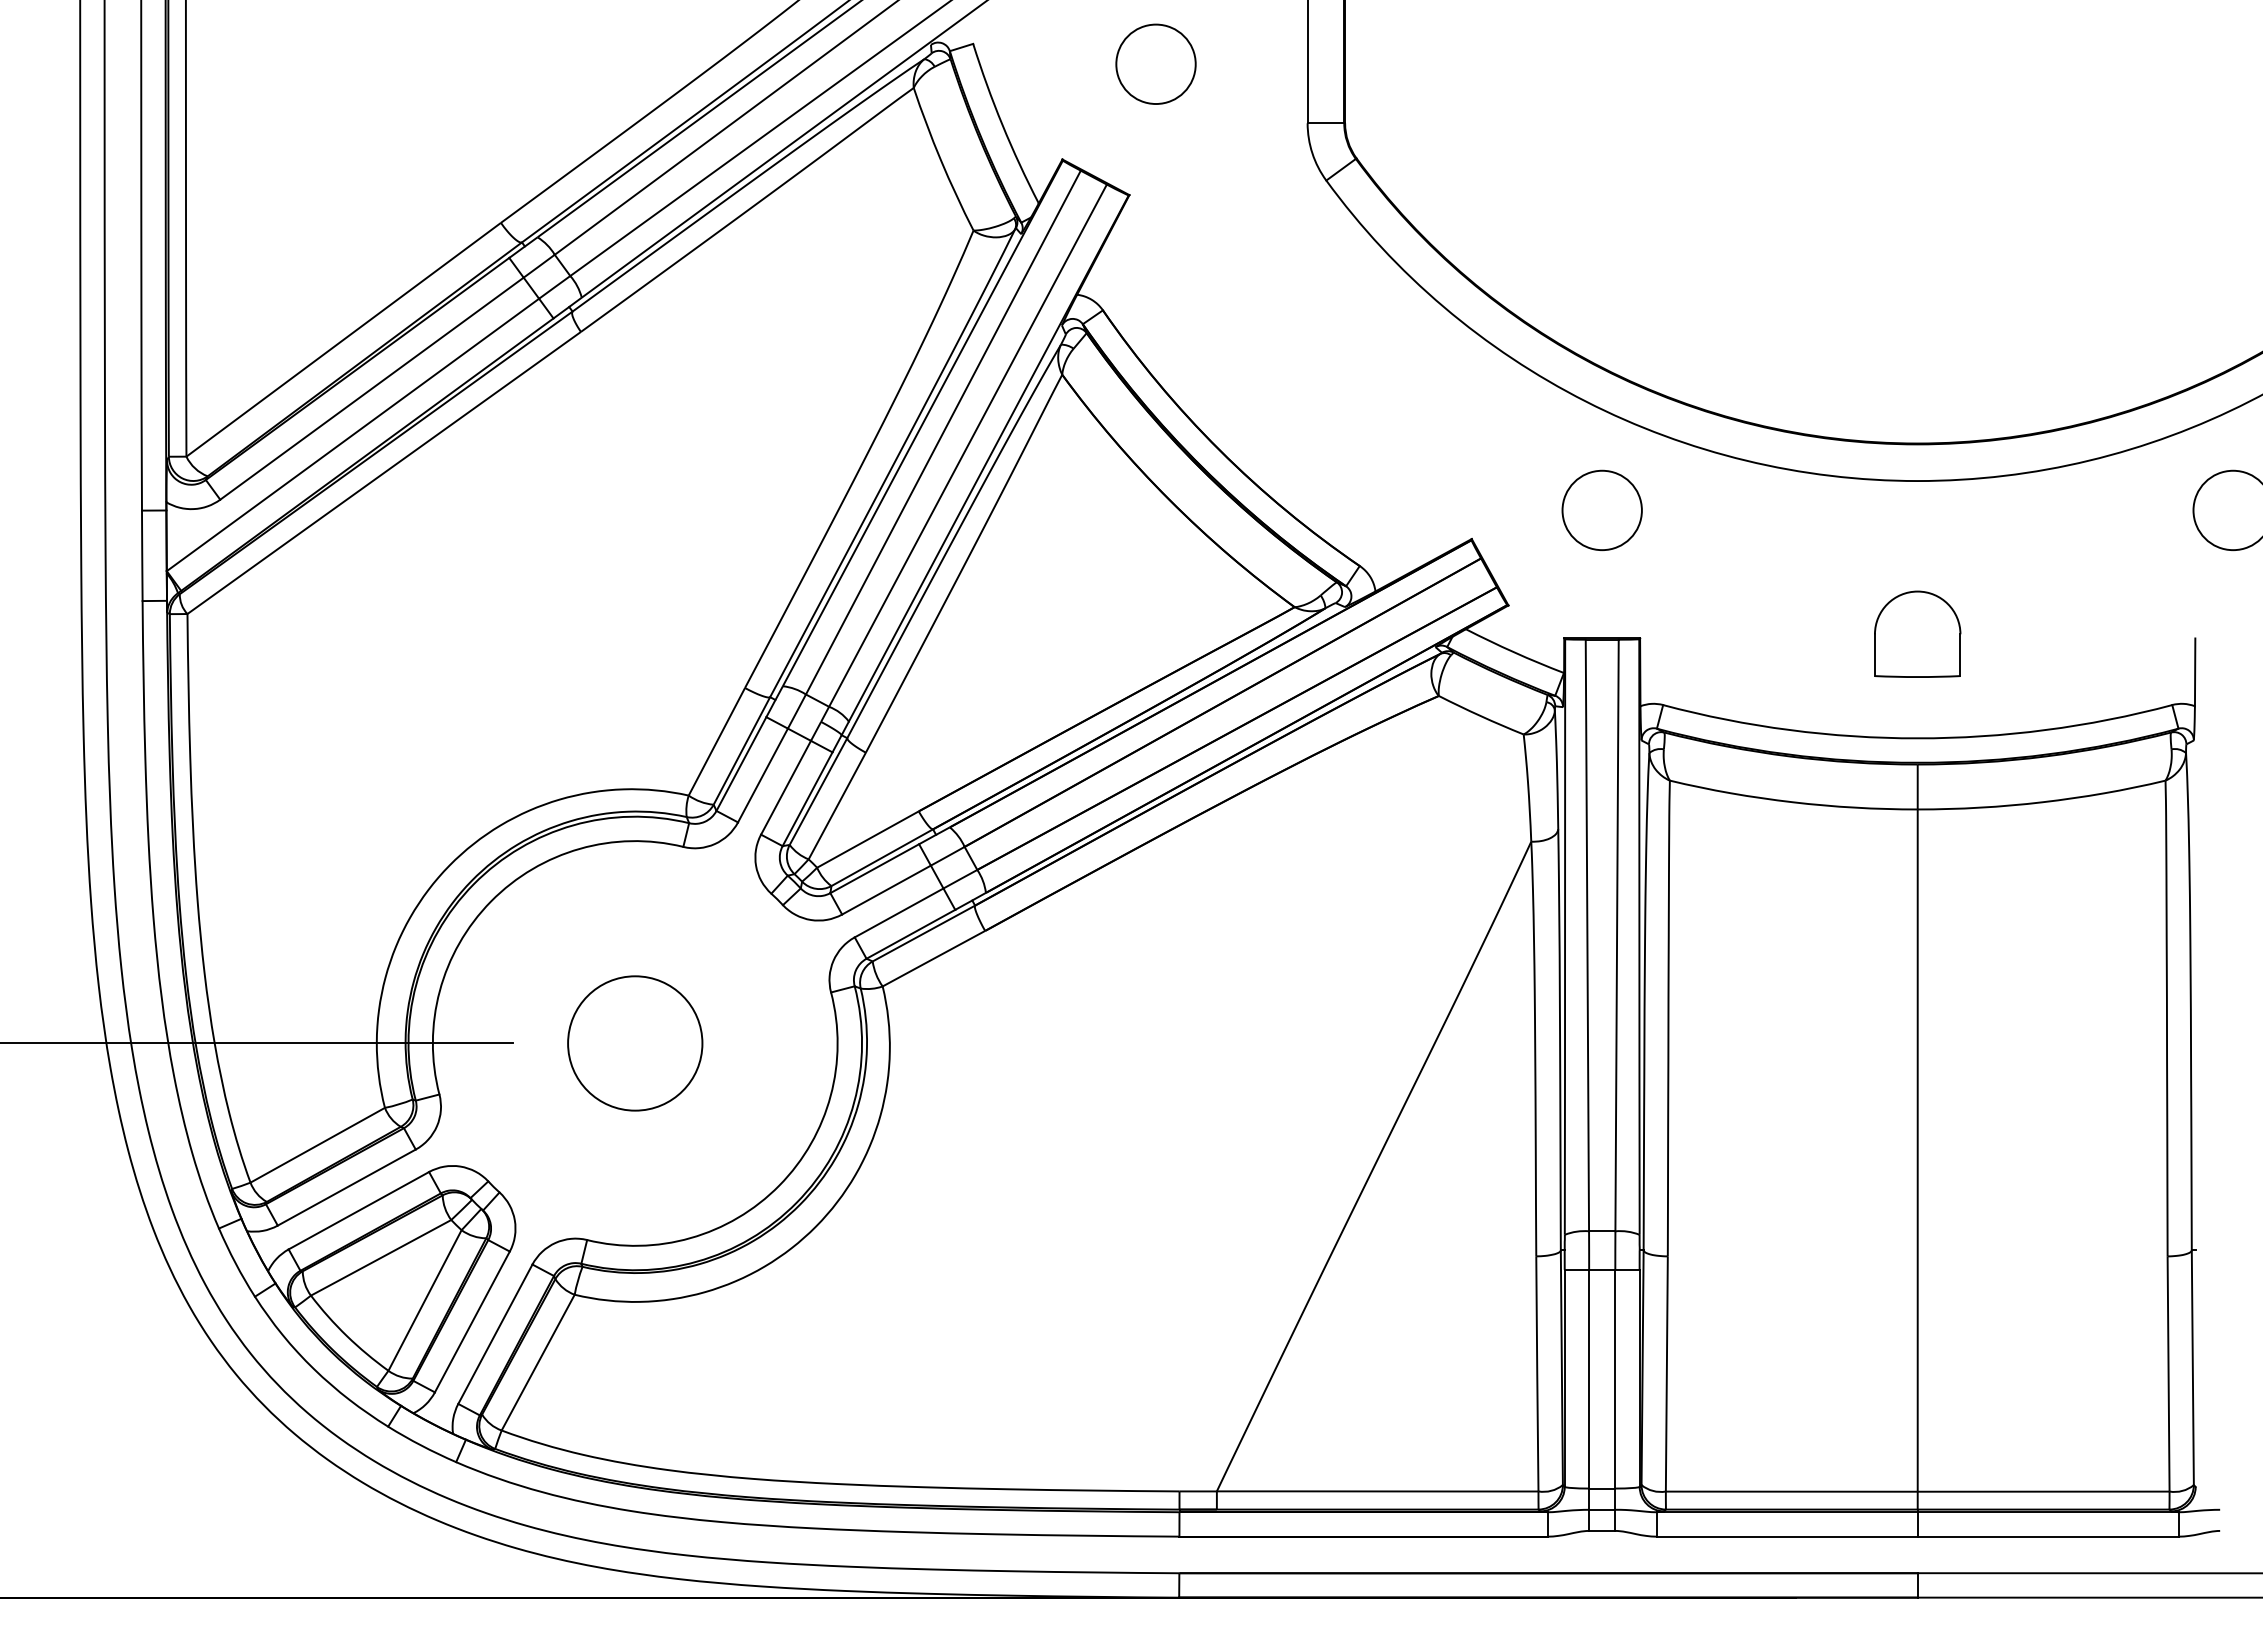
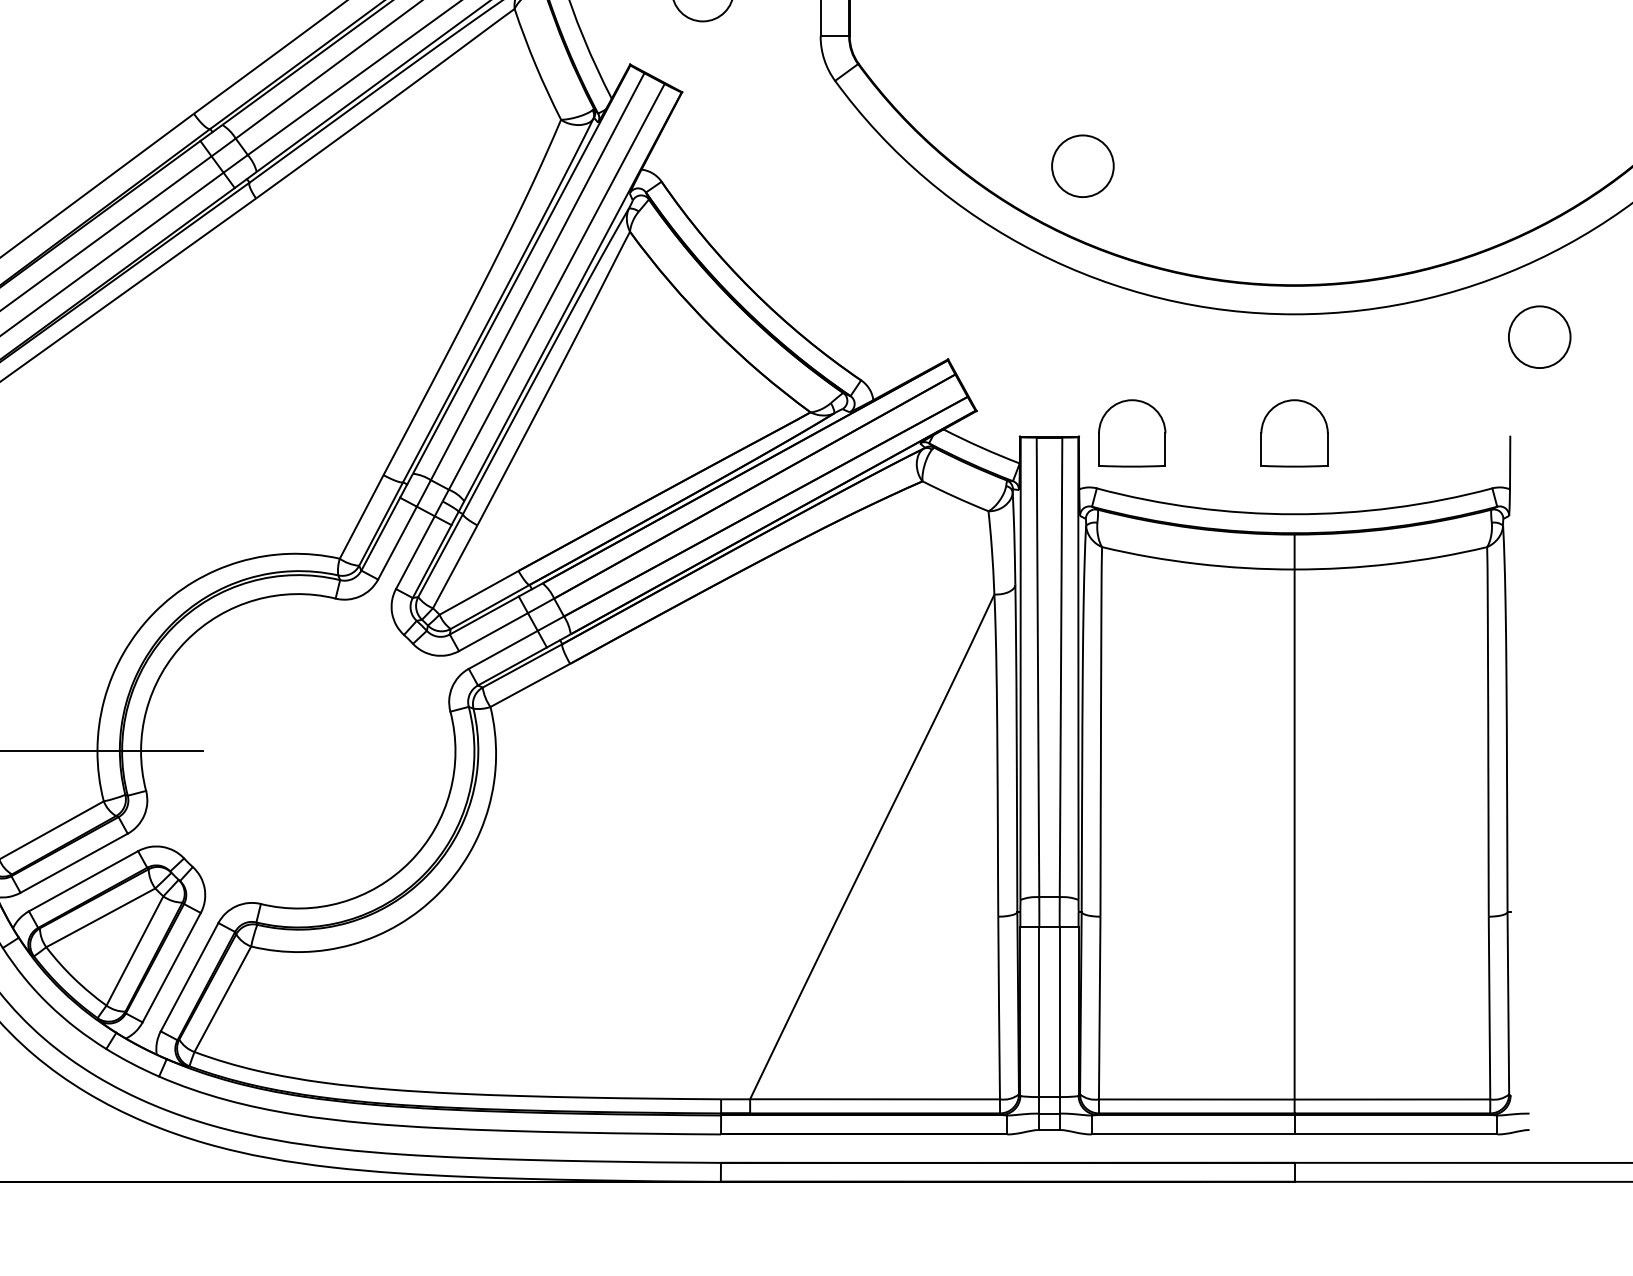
circle: (1601, 510) -> (1082, 166), moved
part: (1708, 633) -> (1132, 432), added
circle: (635, 1043) -> (298, 751), removed

